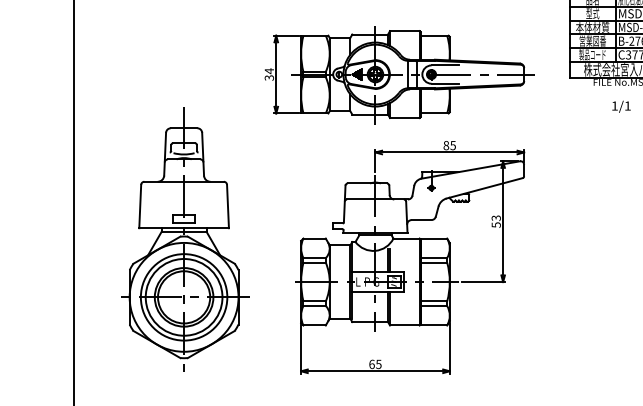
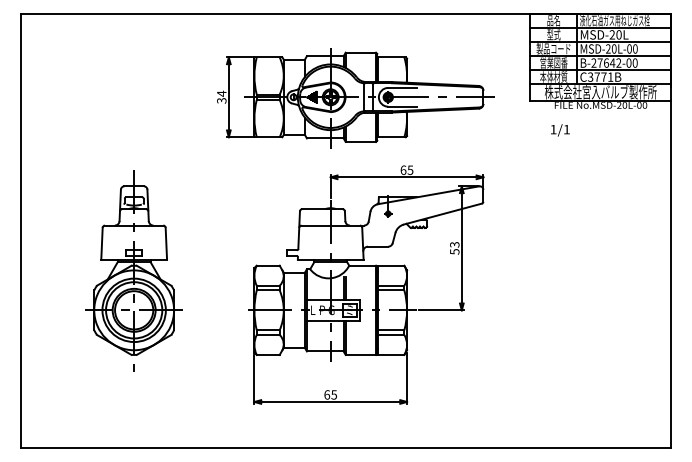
text: (592, 27) -> (553, 48), 本体材質 -> 製品コード
text: (592, 54) -> (553, 76), 製品コード -> 本体材質
text: (621, 106) -> (560, 130), moved
text: (446, 144) -> (403, 169), 85 -> 65
part: (183, 243) -> (133, 270), size x0.71

